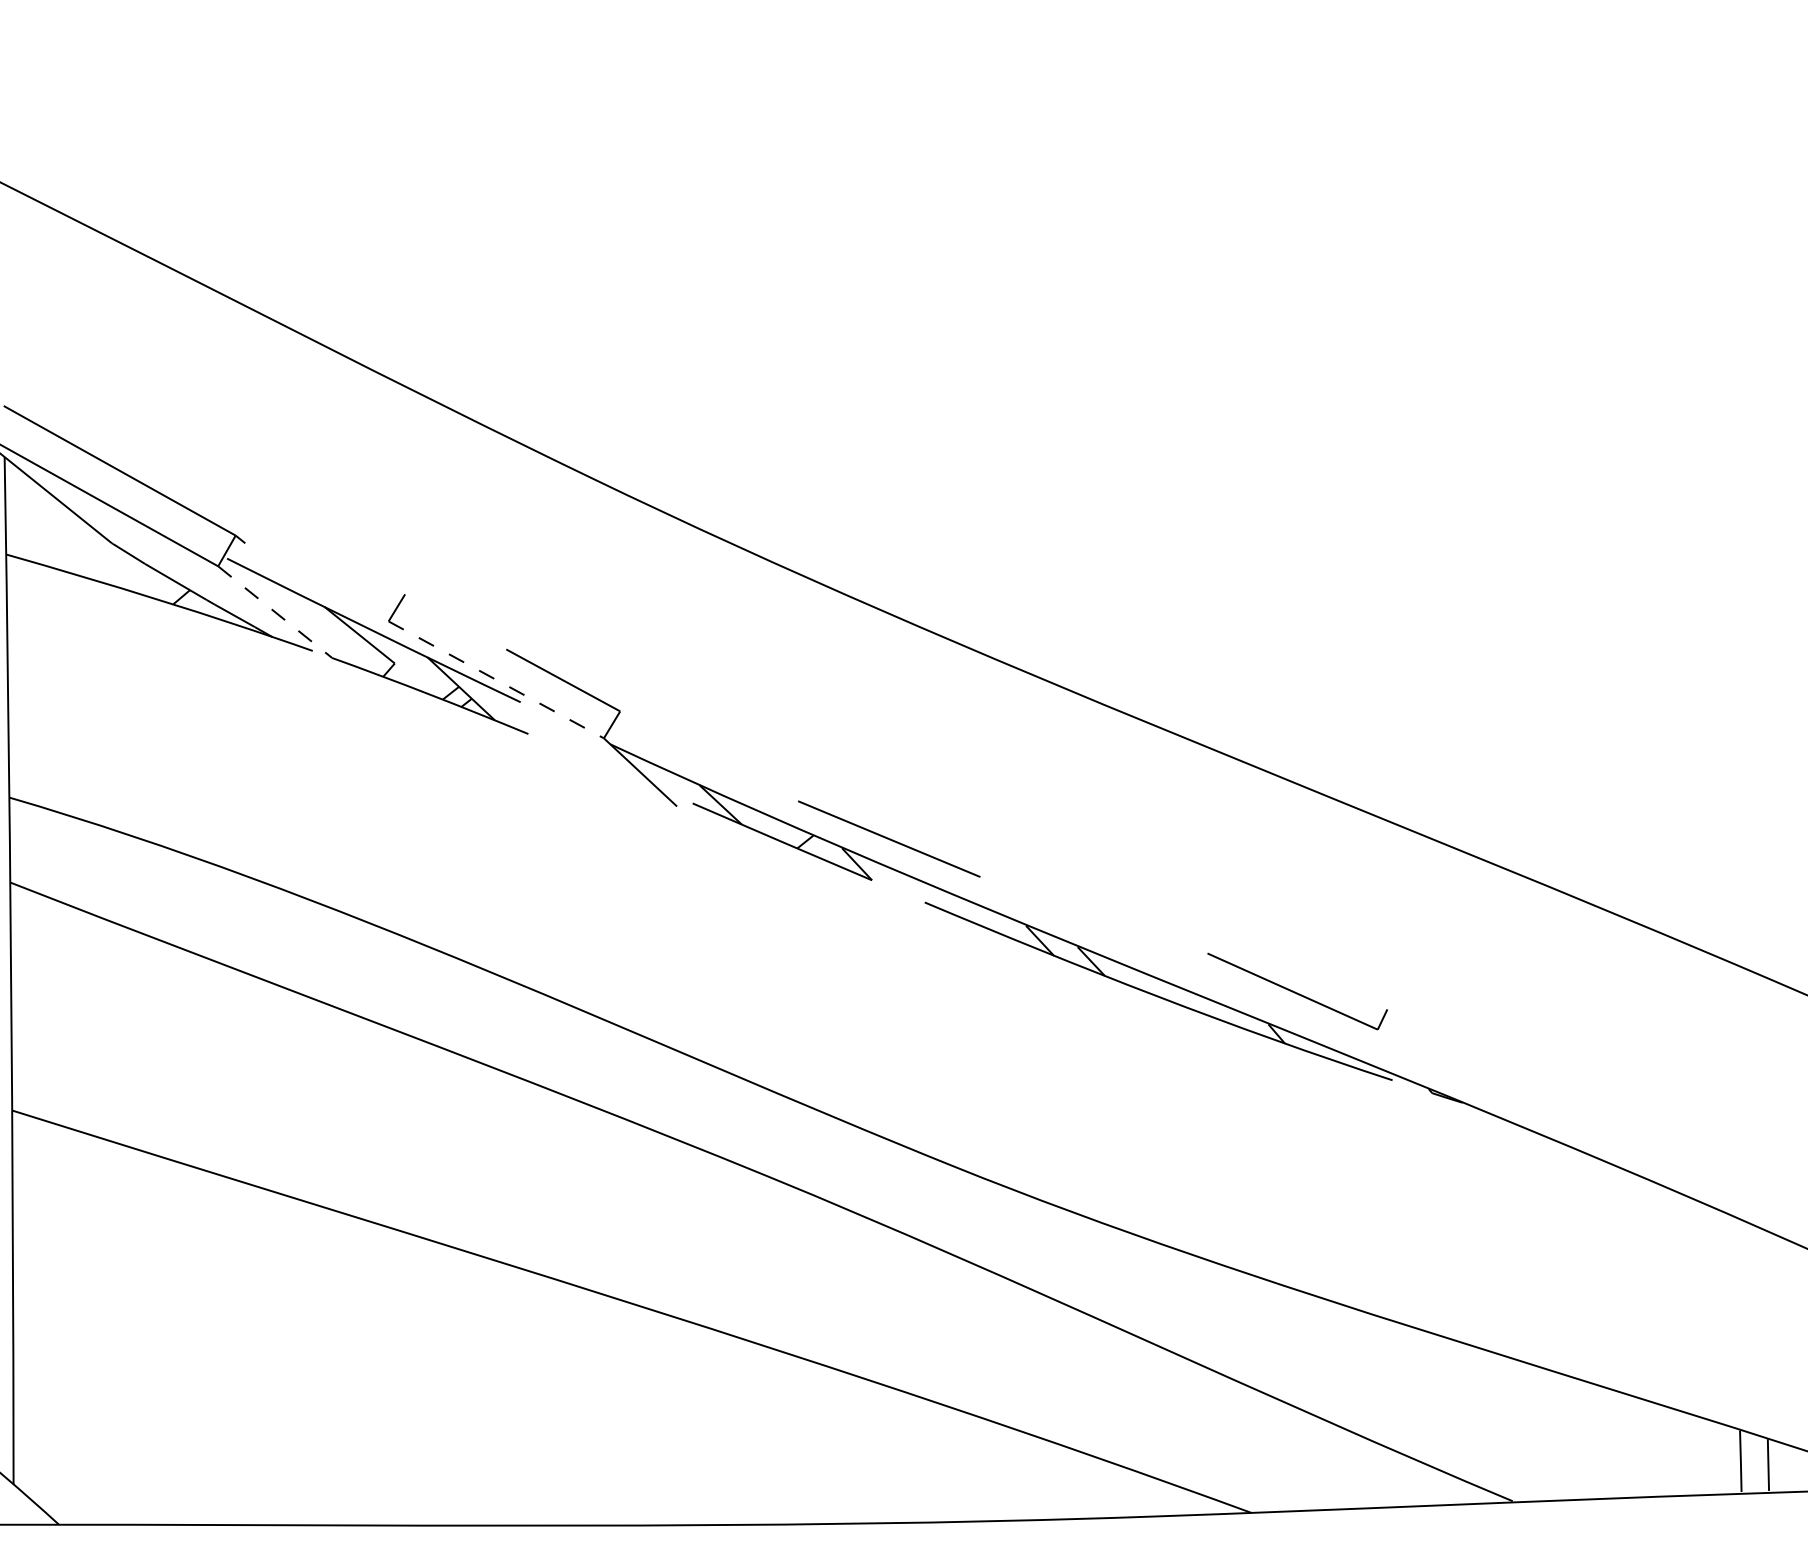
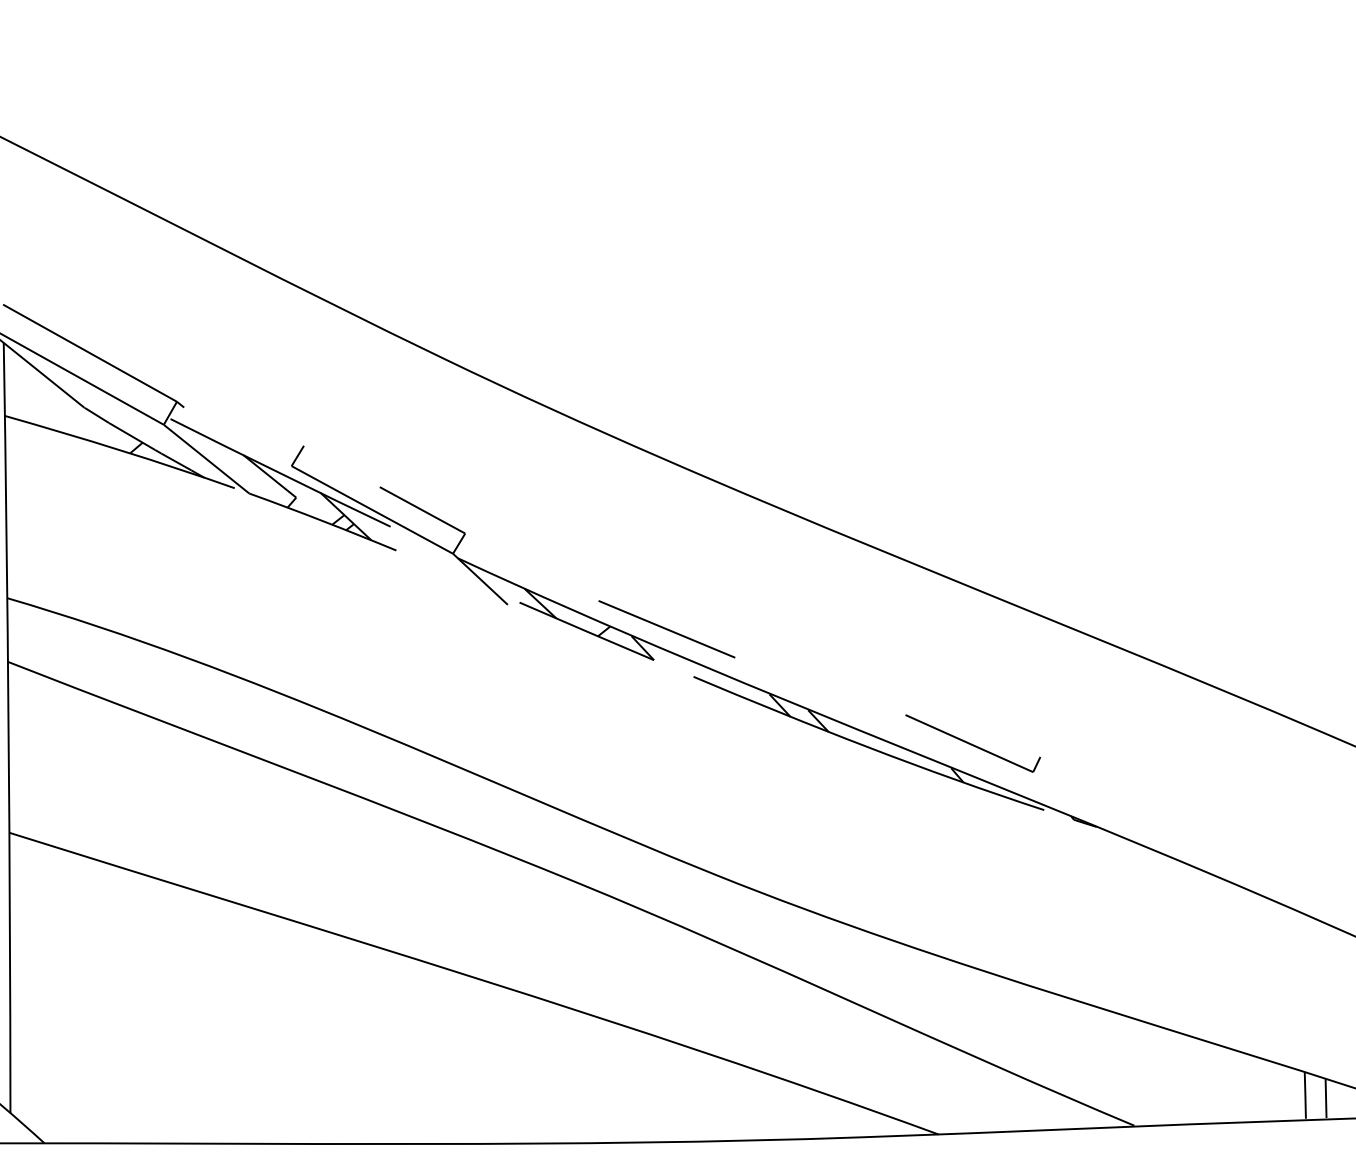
line: (275, 612) -> (206, 459), dashed -> solid
line: (496, 680) -> (372, 510), dashed -> solid

